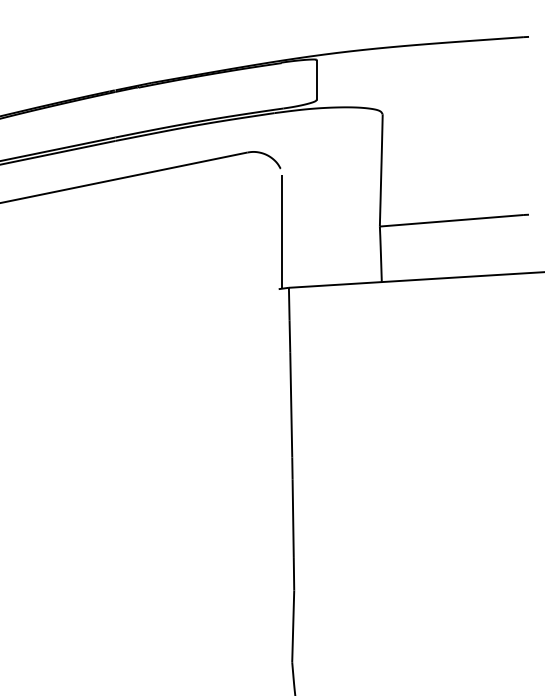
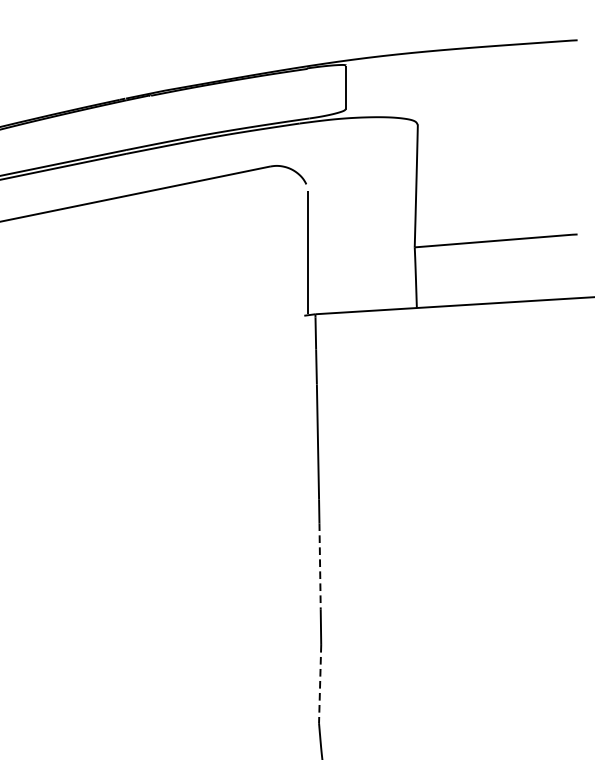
line: (293, 519) -> (320, 567), solid -> dashed
line: (293, 626) -> (320, 684), solid -> dashed

